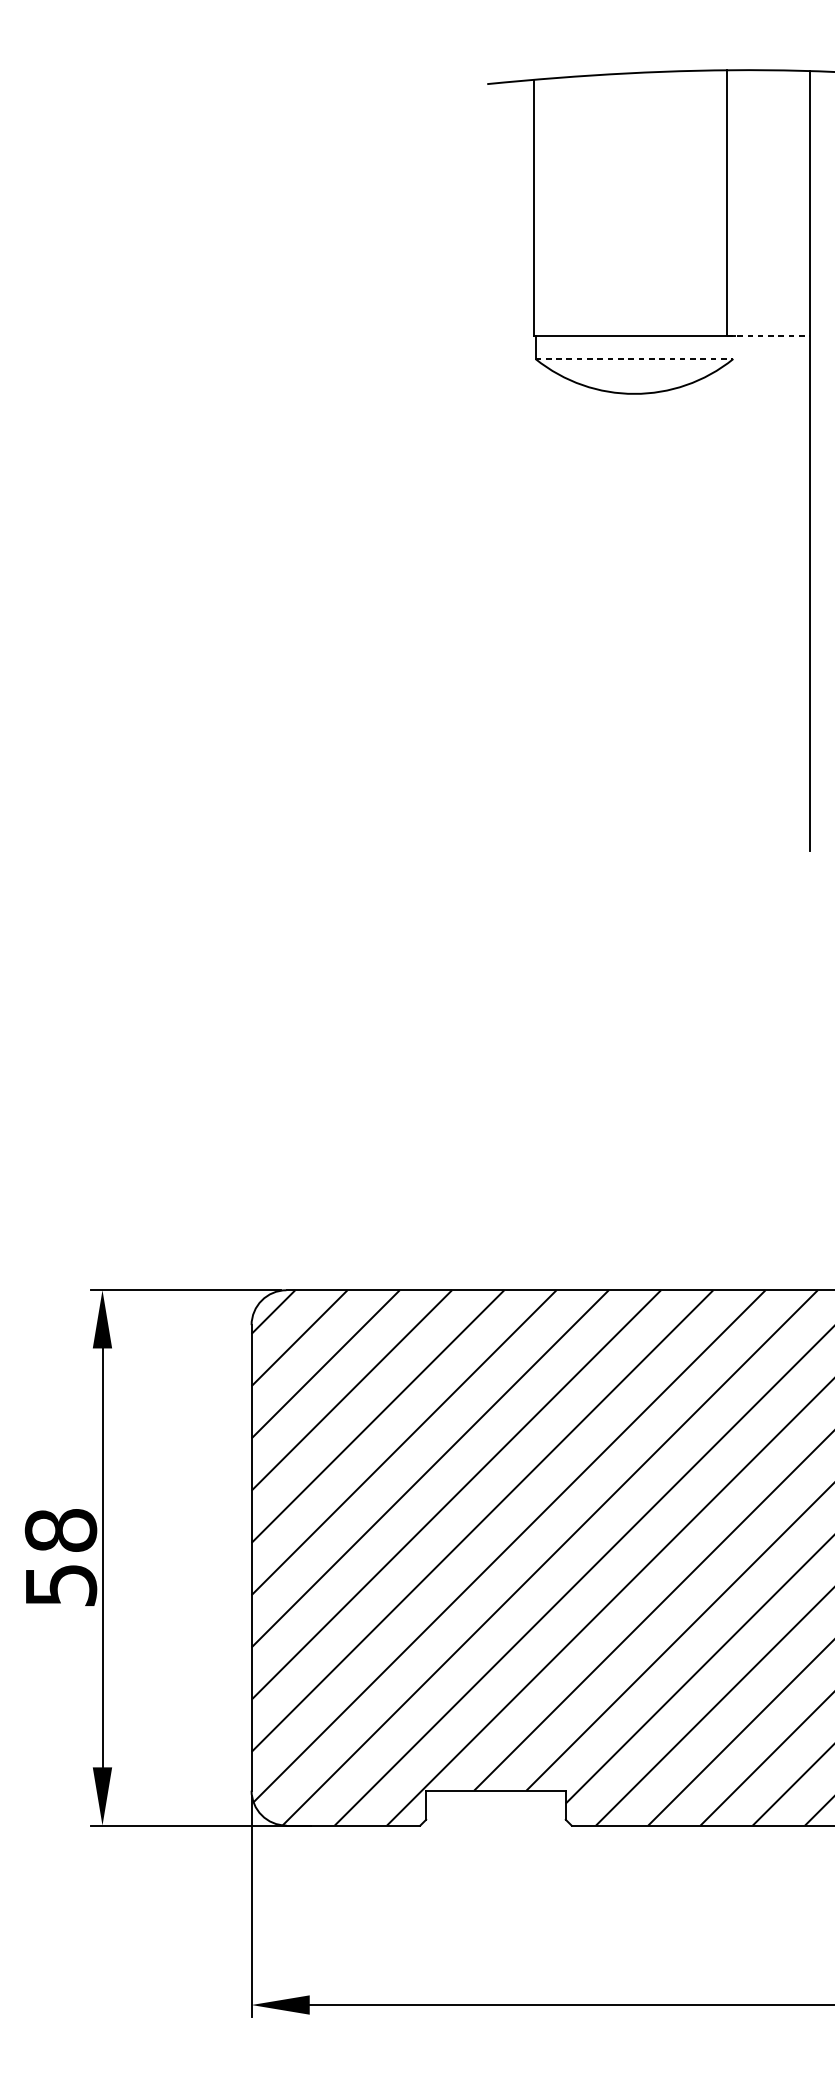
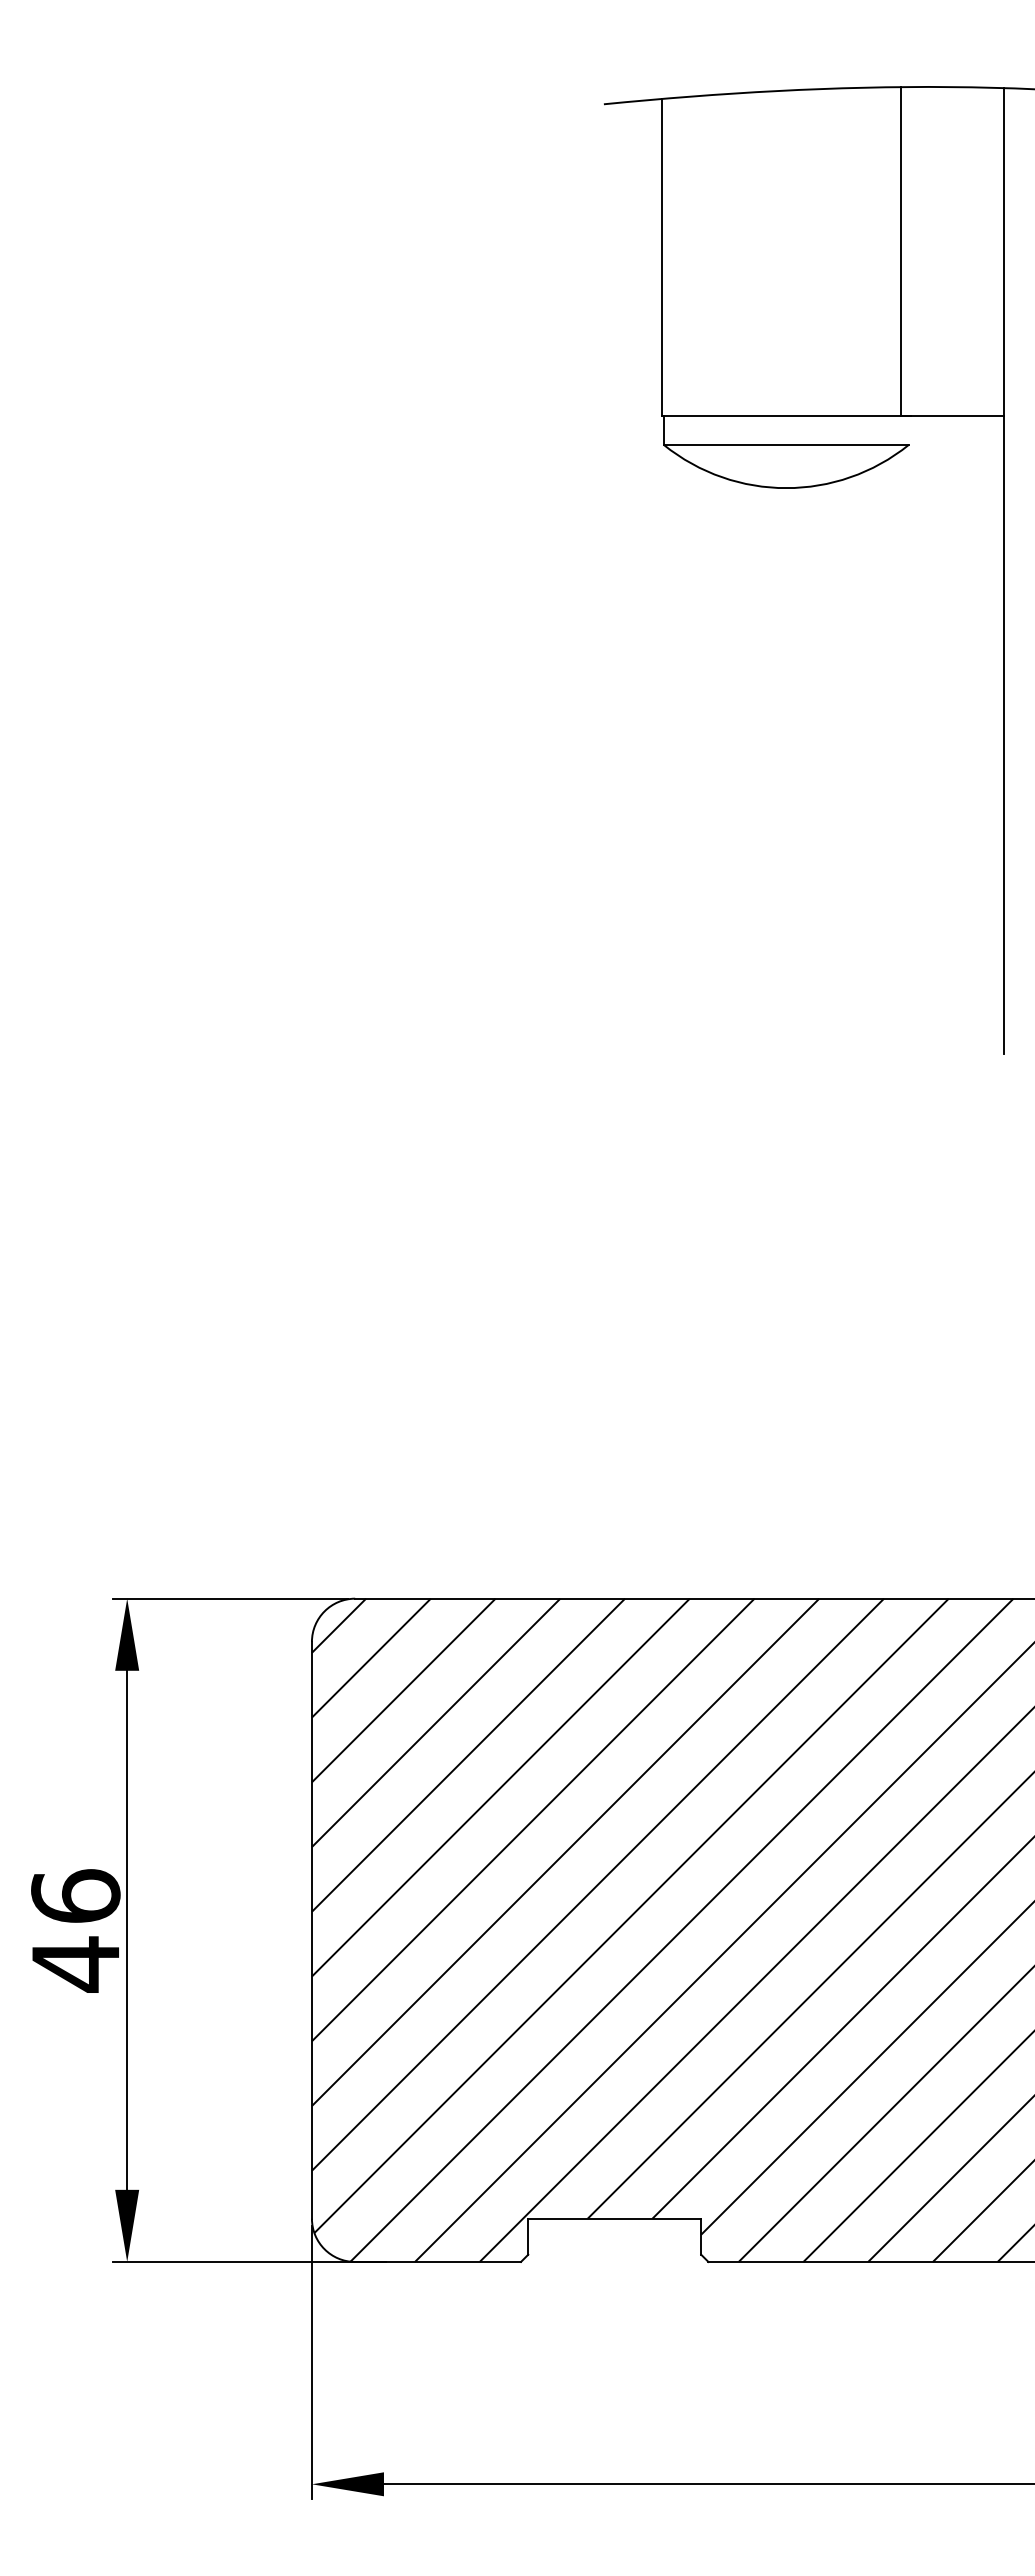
line: (768, 336) -> (952, 416), dashed -> solid
line: (634, 358) -> (786, 444), dashed -> solid
text: (60, 1558) -> (75, 1930), 58 -> 46

